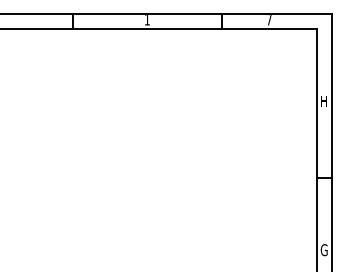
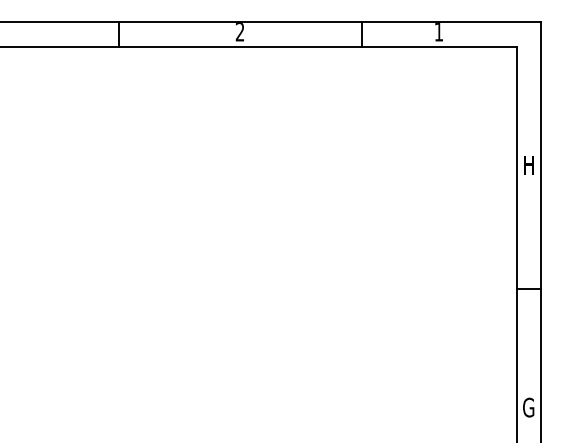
text: (146, 20) -> (238, 33), 1 -> 2
text: (269, 20) -> (439, 33), 7 -> 1

